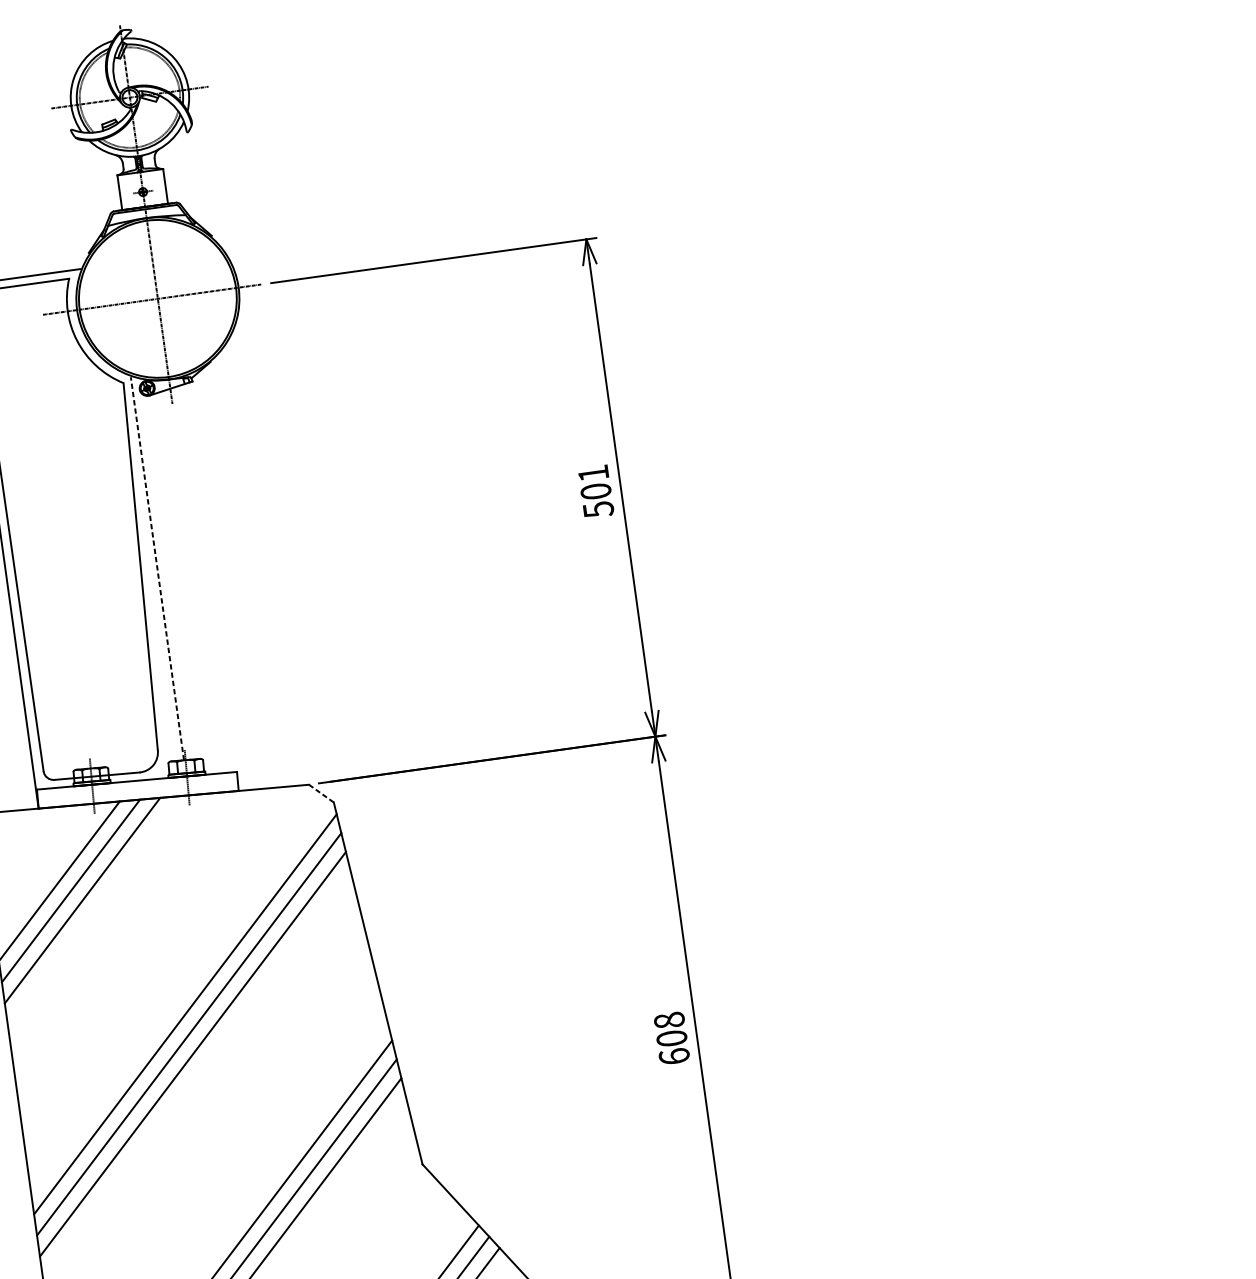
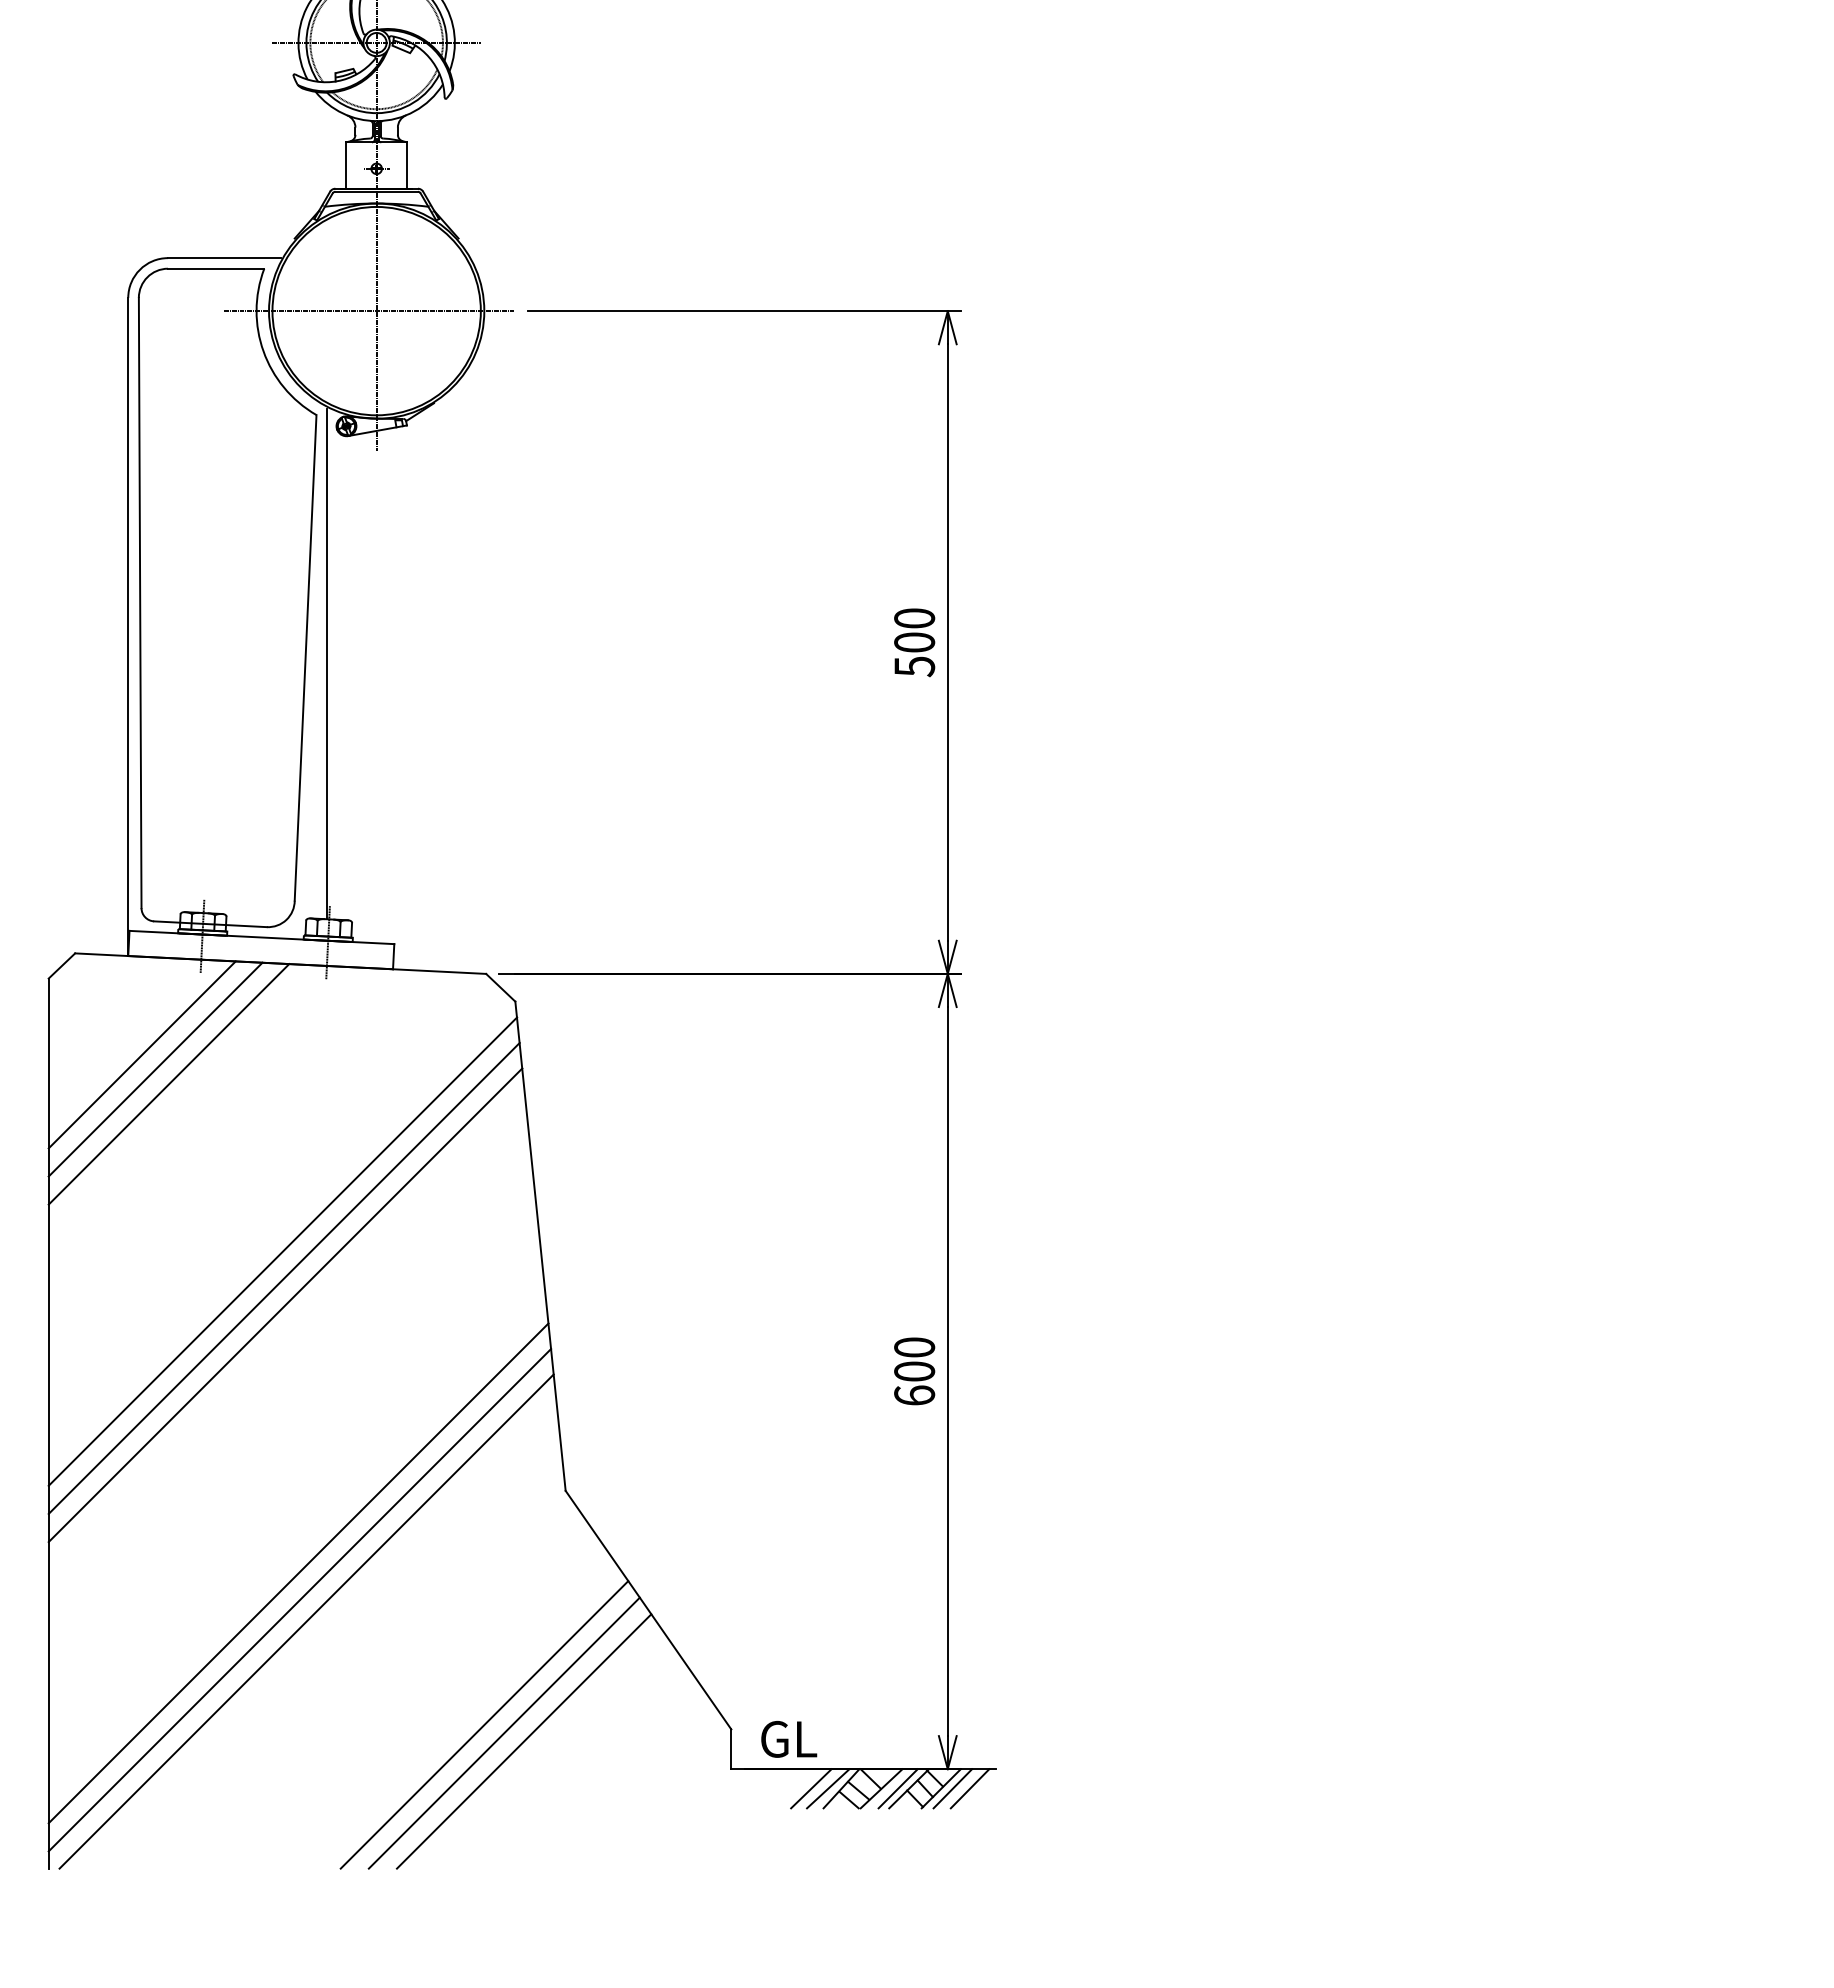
text: (593, 473) -> (914, 618), 501 -> 500
line: (157, 568) -> (327, 663), dashed -> solid
line: (322, 794) -> (501, 988), dashed -> solid
text: (669, 1020) -> (914, 1347), 608 -> 600

